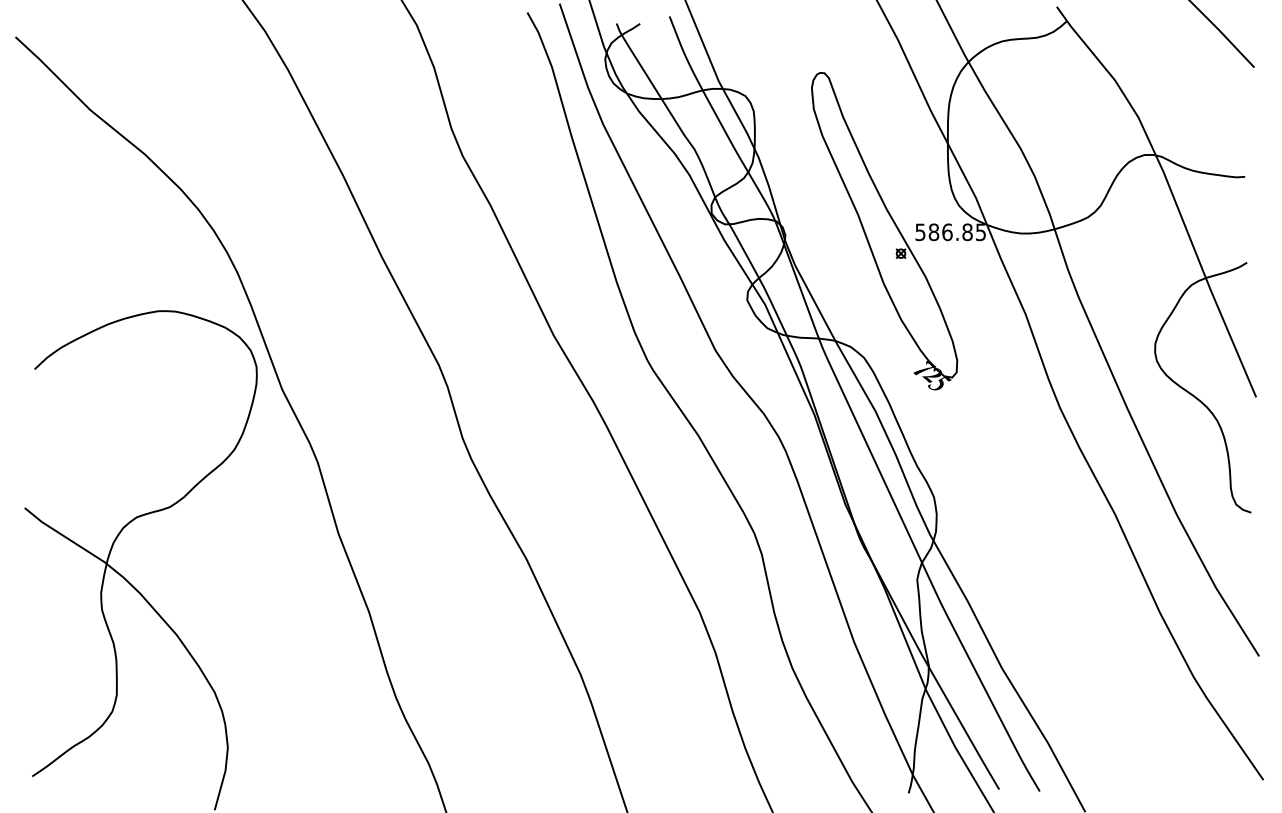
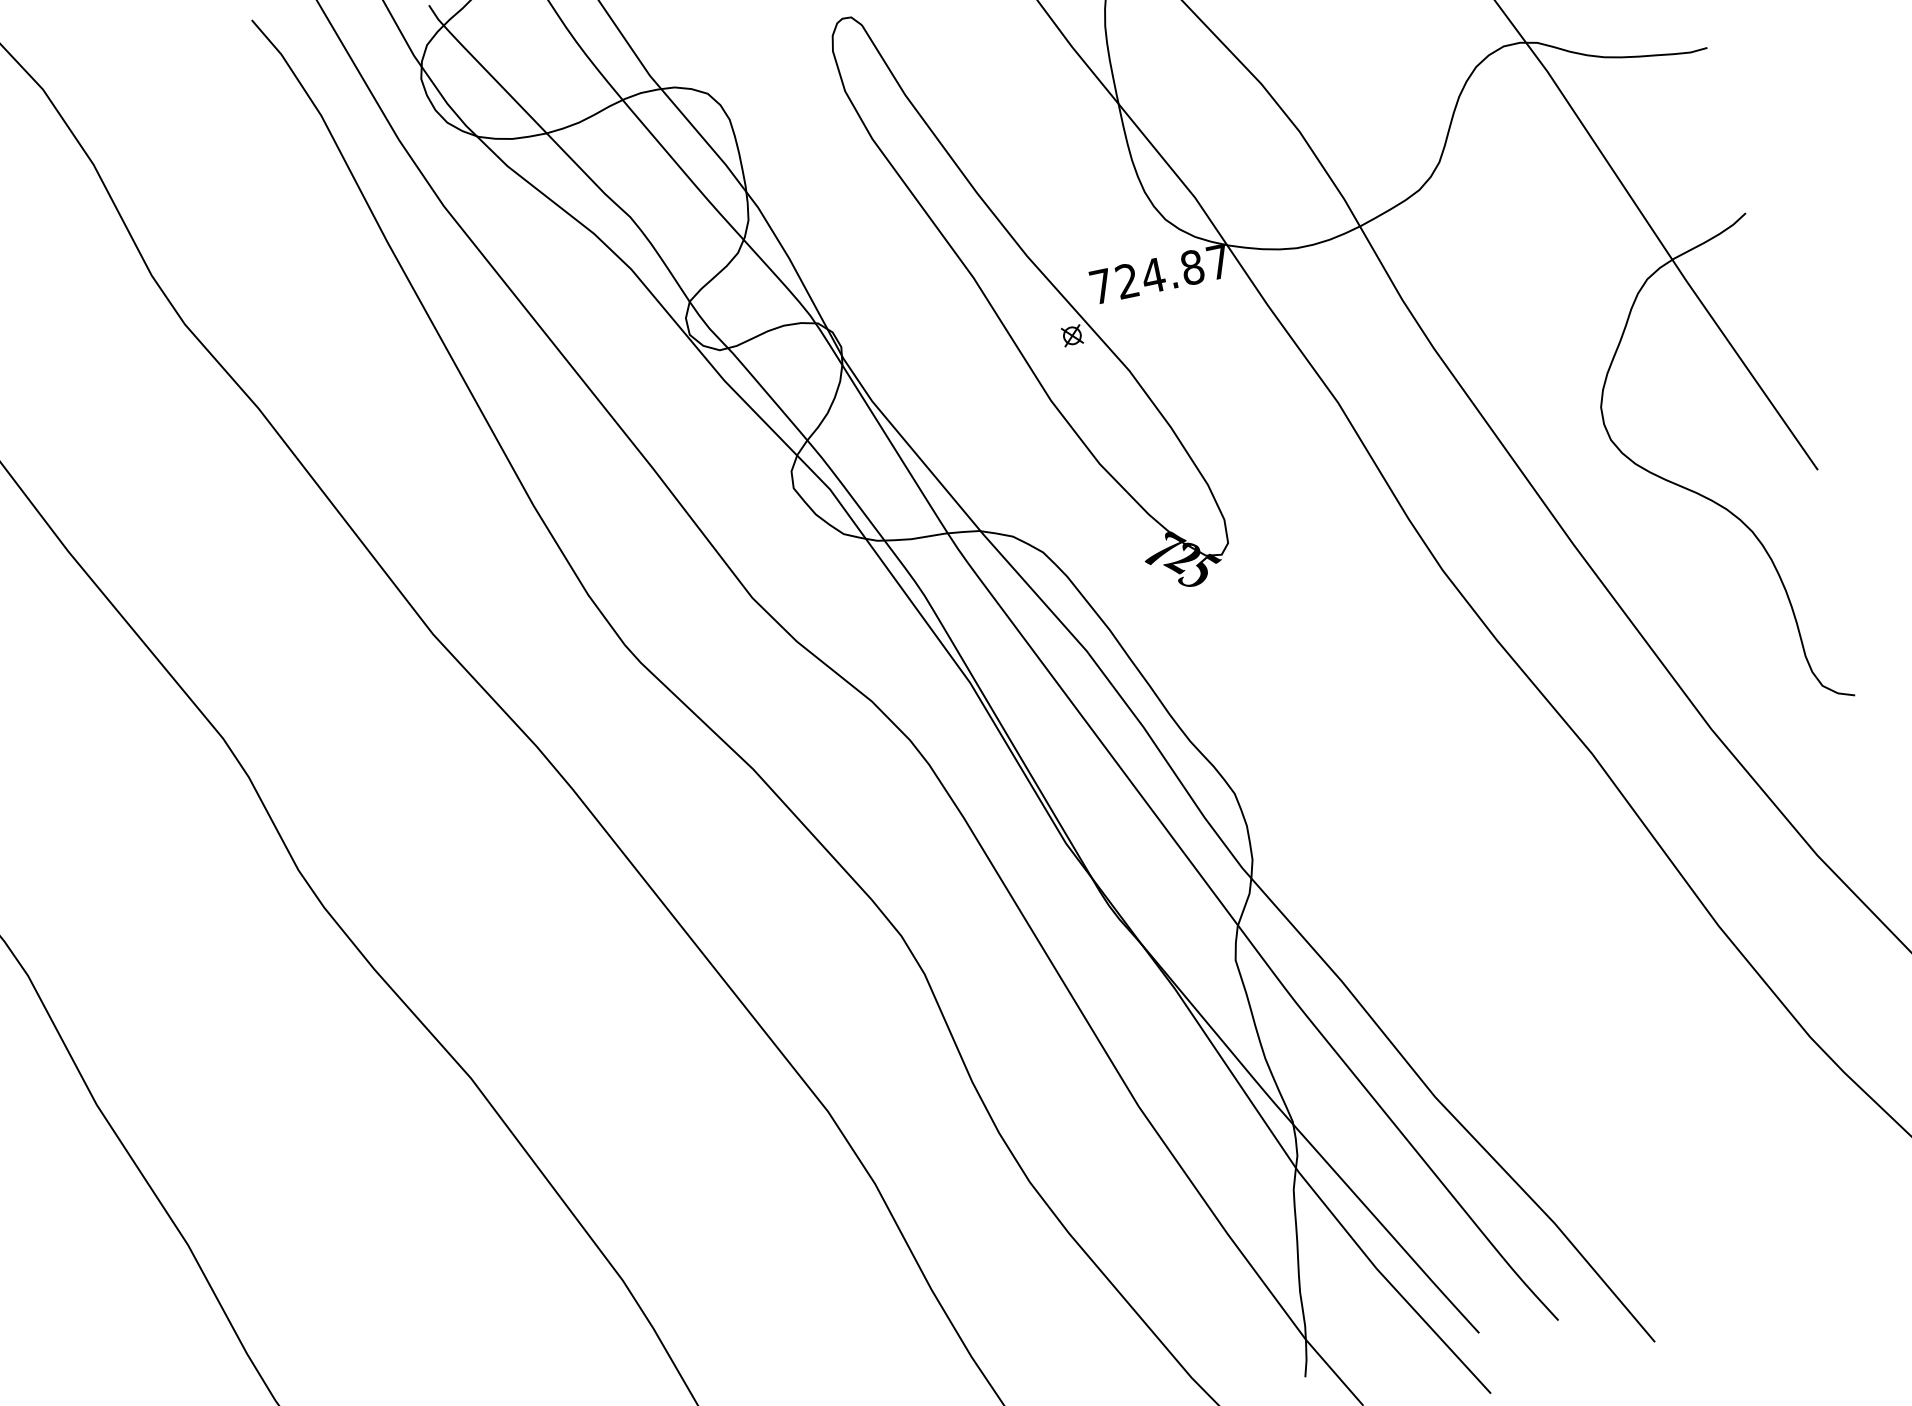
text: (950, 232) -> (1159, 274), 586.85 -> 724.87

